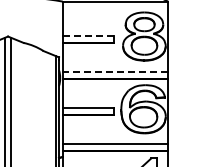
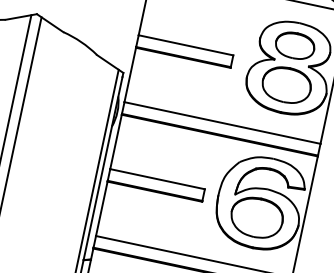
line: (87, 36) -> (184, 45), dashed -> solid
line: (115, 72) -> (222, 123), dashed -> solid

